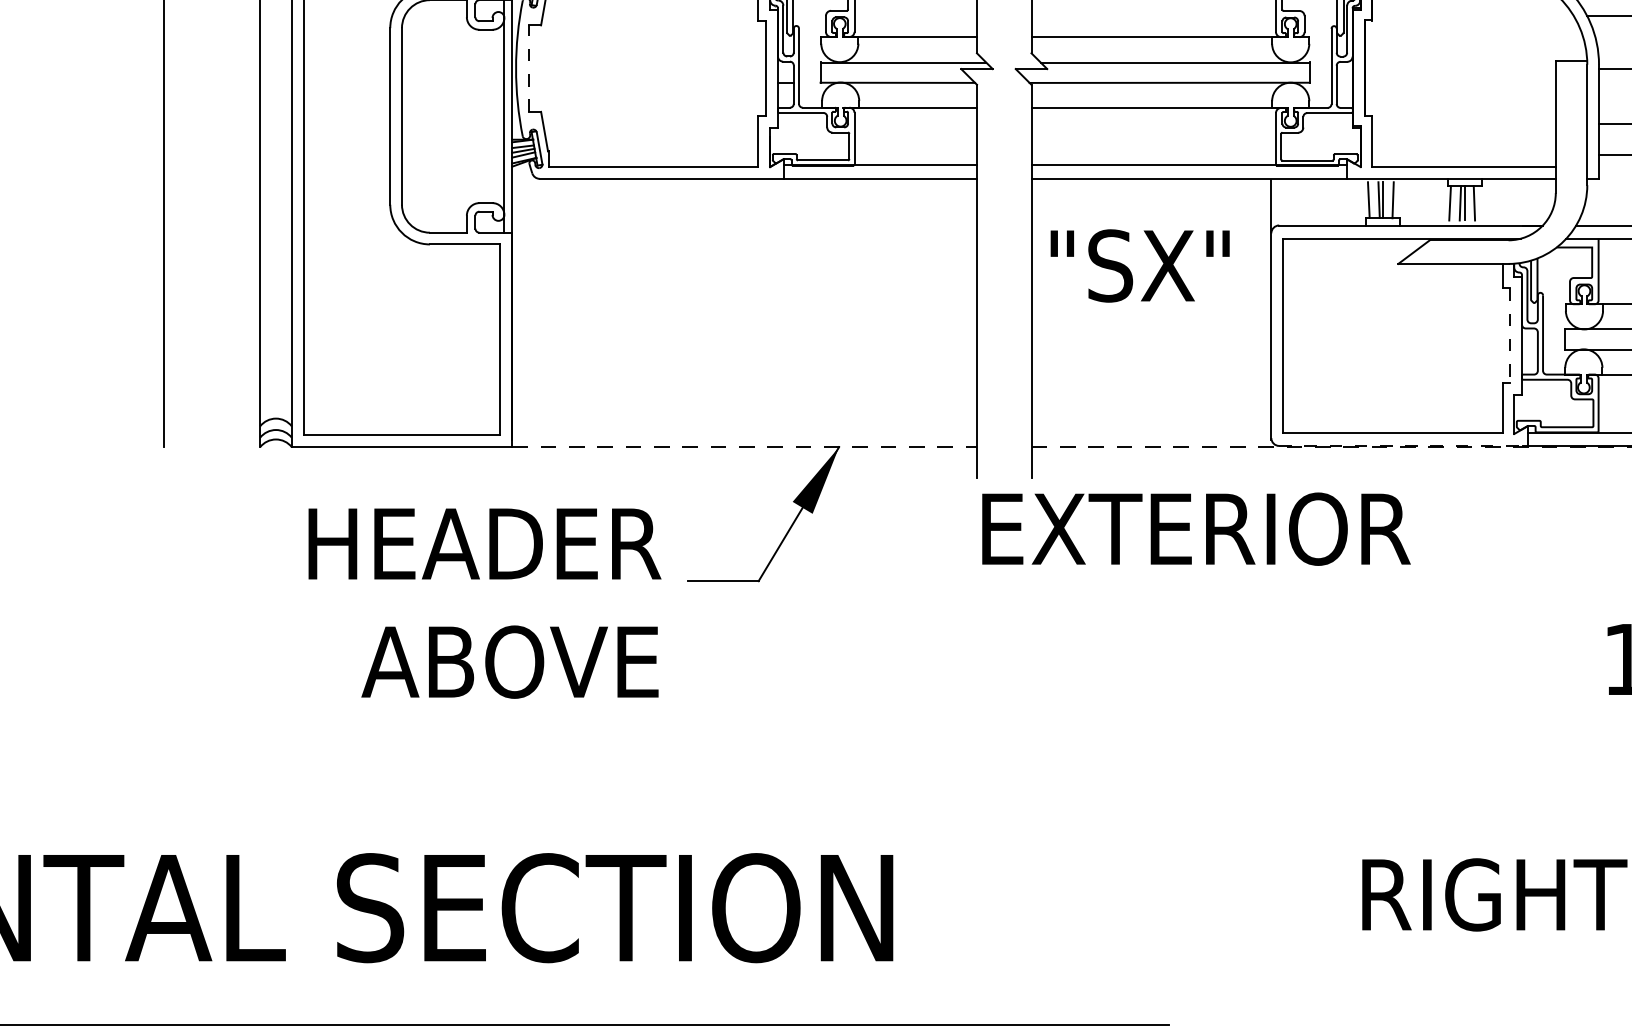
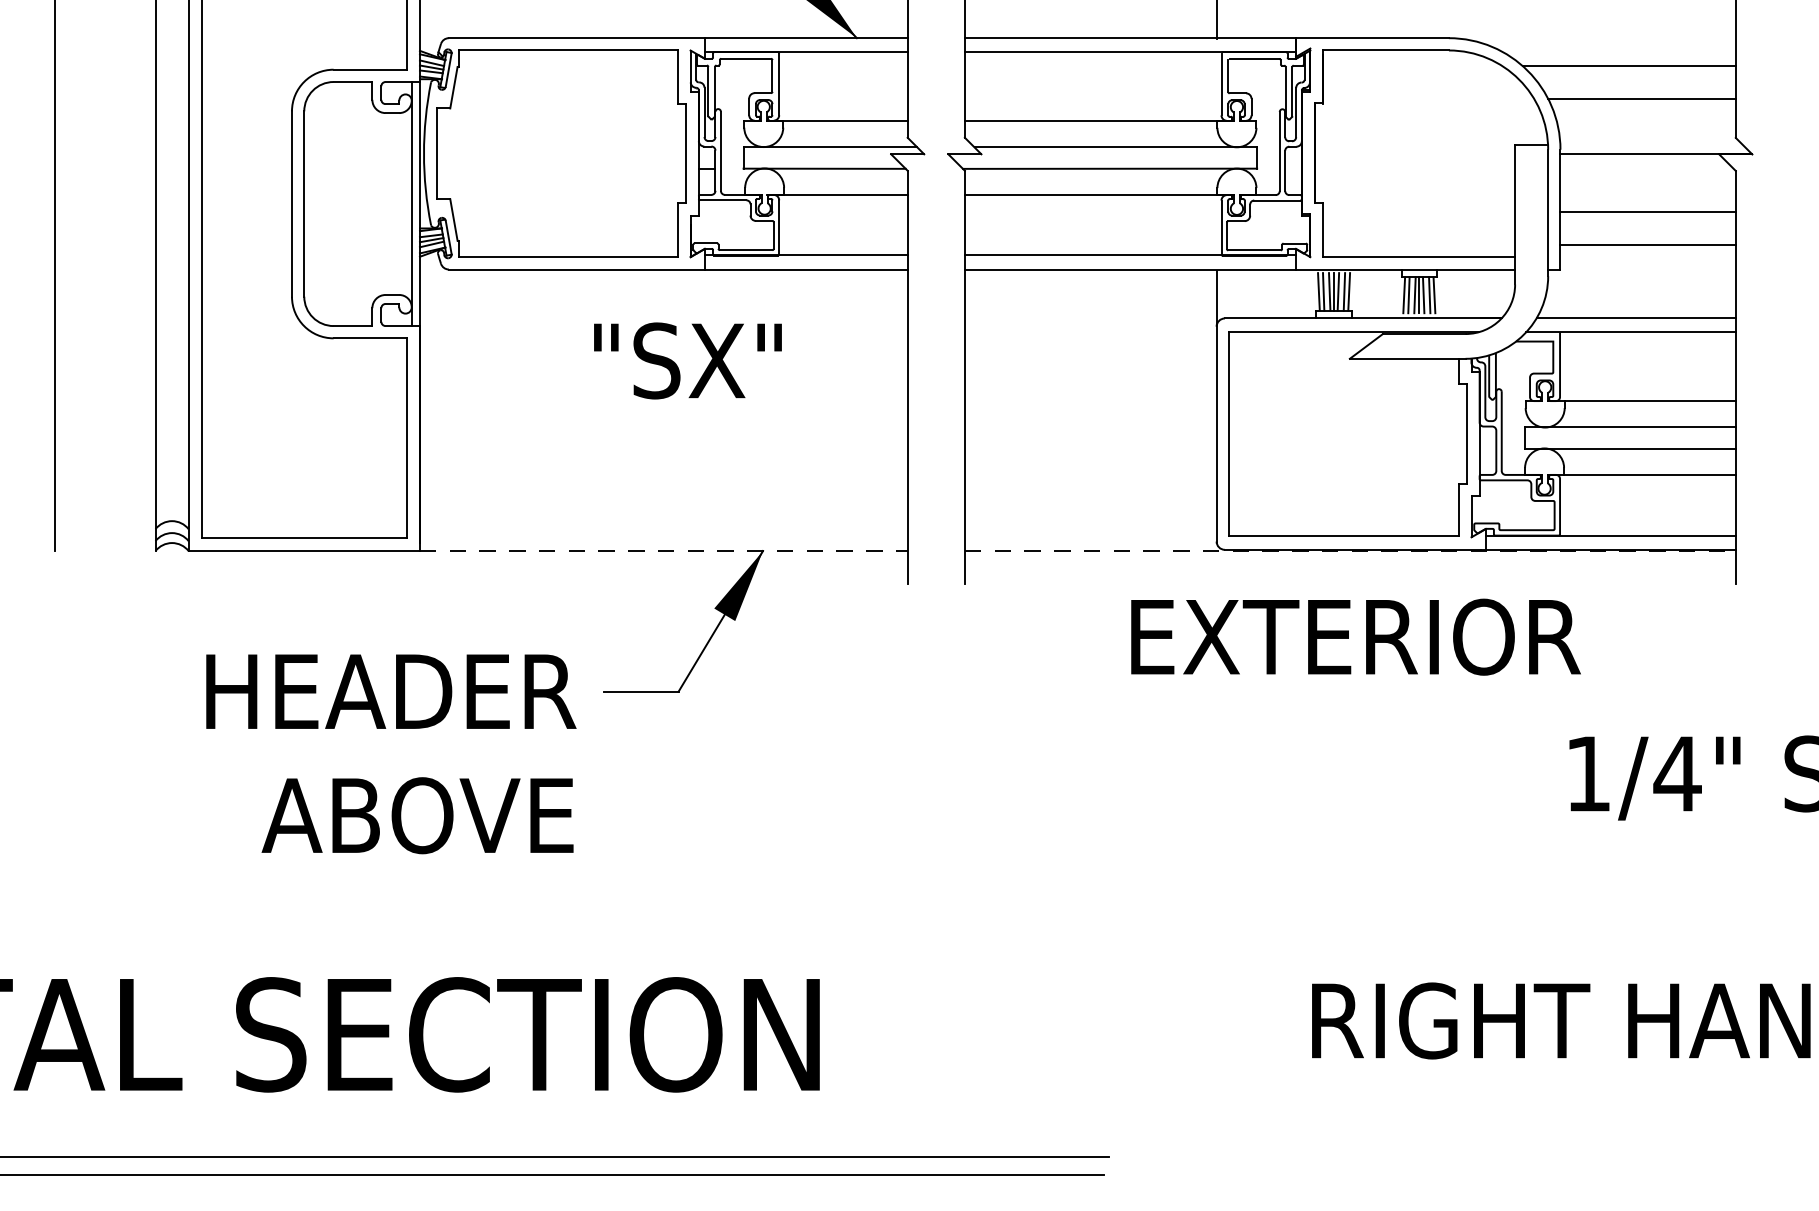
line: (528, 68) -> (437, 153), dashed -> solid
line: (1373, 199) -> (1323, 291), added
line: (1387, 199) -> (1338, 291), added
line: (1397, 199) -> (1349, 291), added
line: (1454, 203) -> (1408, 295), added
line: (1468, 203) -> (1423, 295), added
line: (1478, 203) -> (1434, 295), added
text: (1139, 265) -> (687, 360), moved
line: (1510, 336) -> (1467, 434), dashed -> solid
line: (1401, 445) -> (1353, 549), dashed -> solid
text: (1195, 528) -> (1355, 636), moved
text: (485, 603) -> (391, 754), moved

